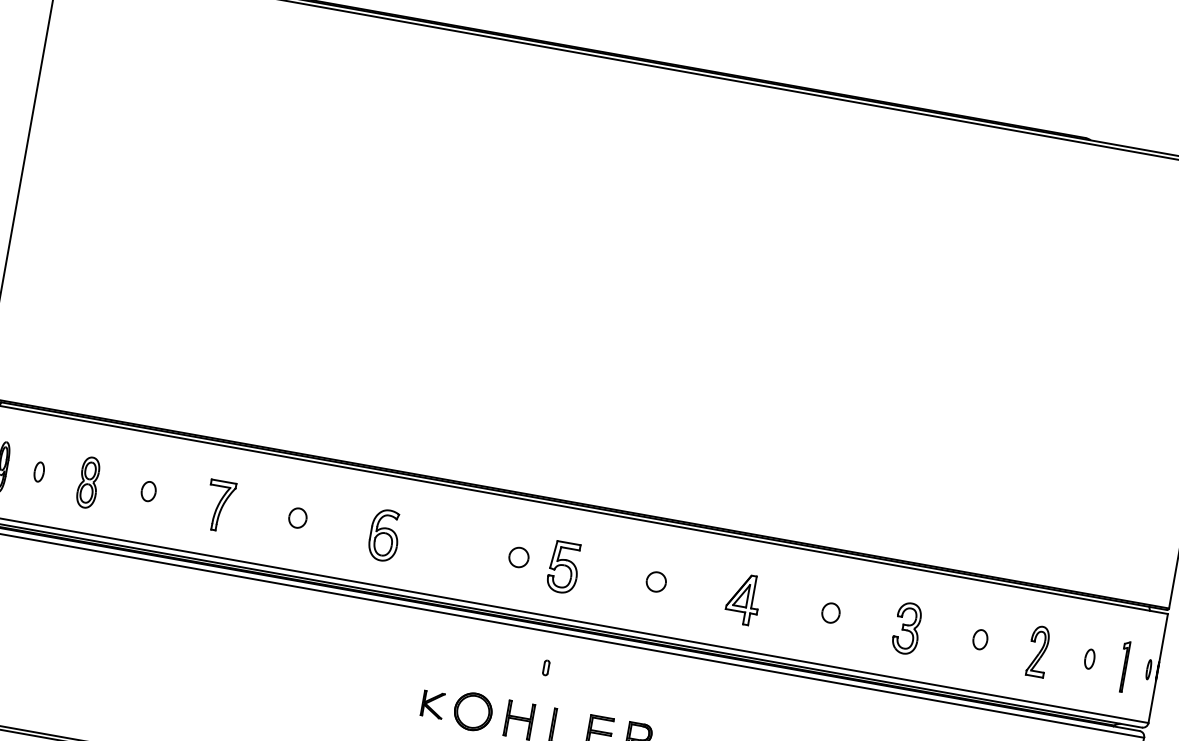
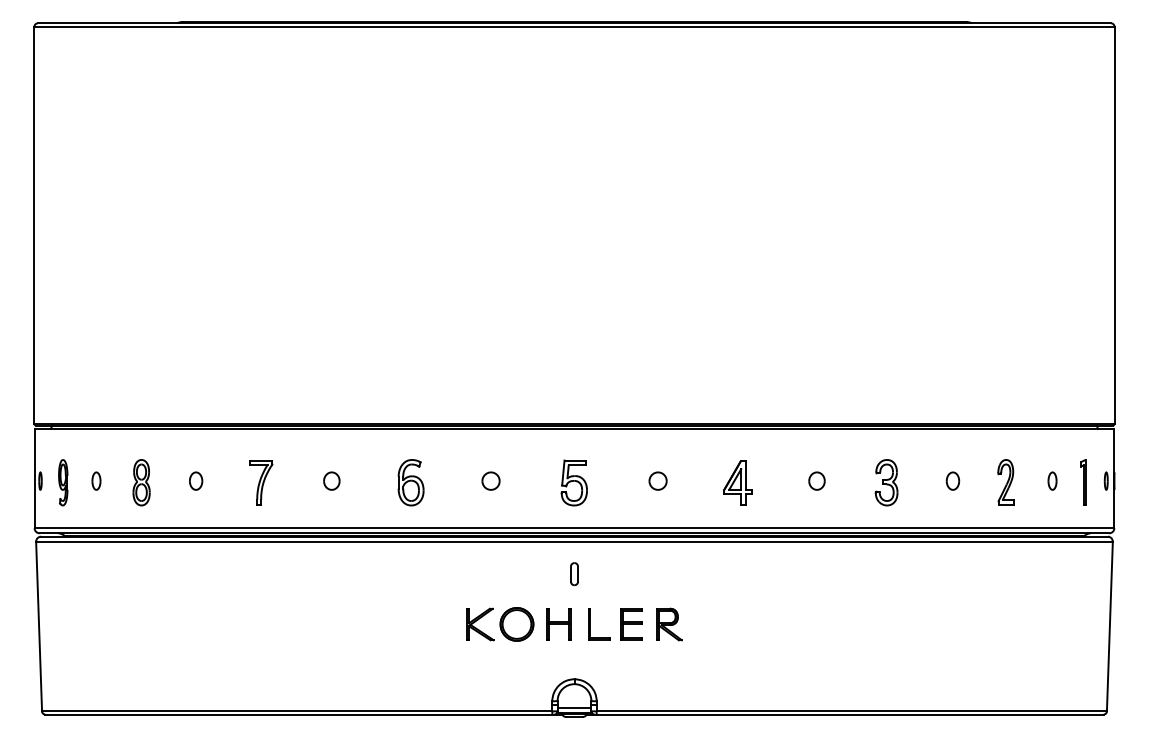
part: (518, 556) -> (490, 480), moved
part: (546, 668) -> (574, 574), size x1.67
part: (433, 704) -> (480, 624), size x1.43

